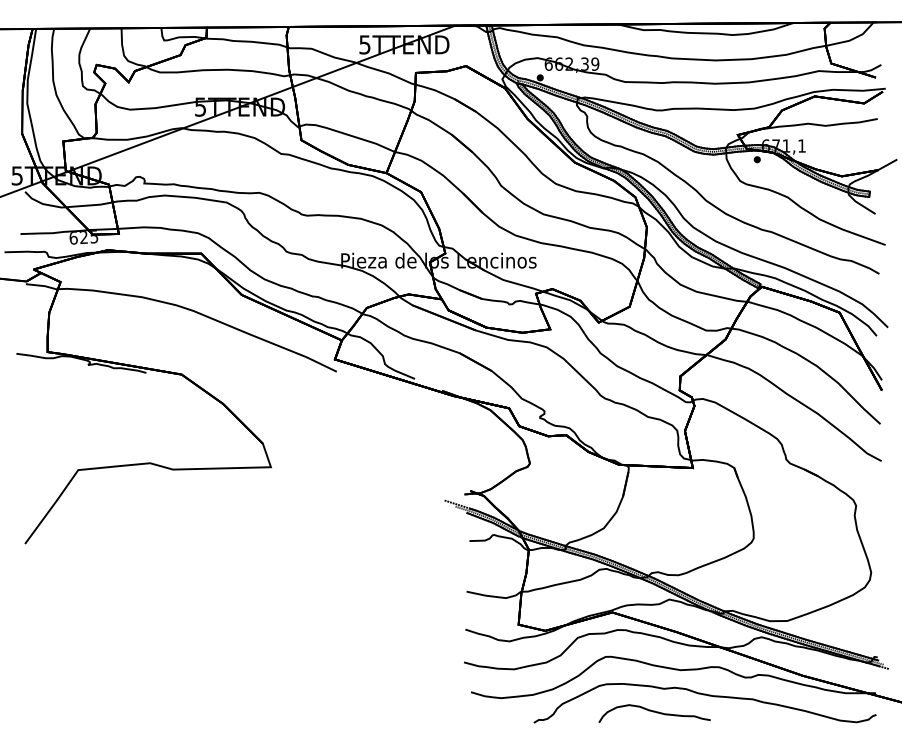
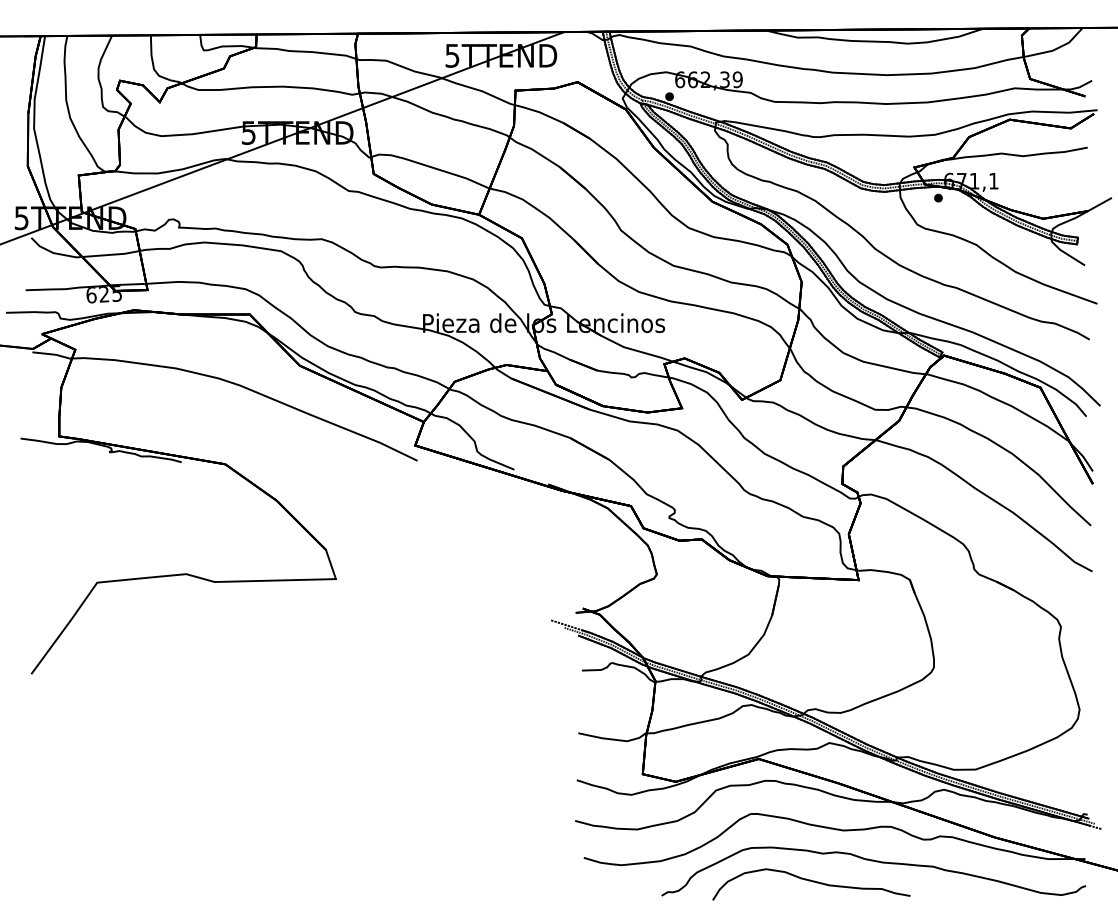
part: (654, 713) -> (811, 884), size x1.43

